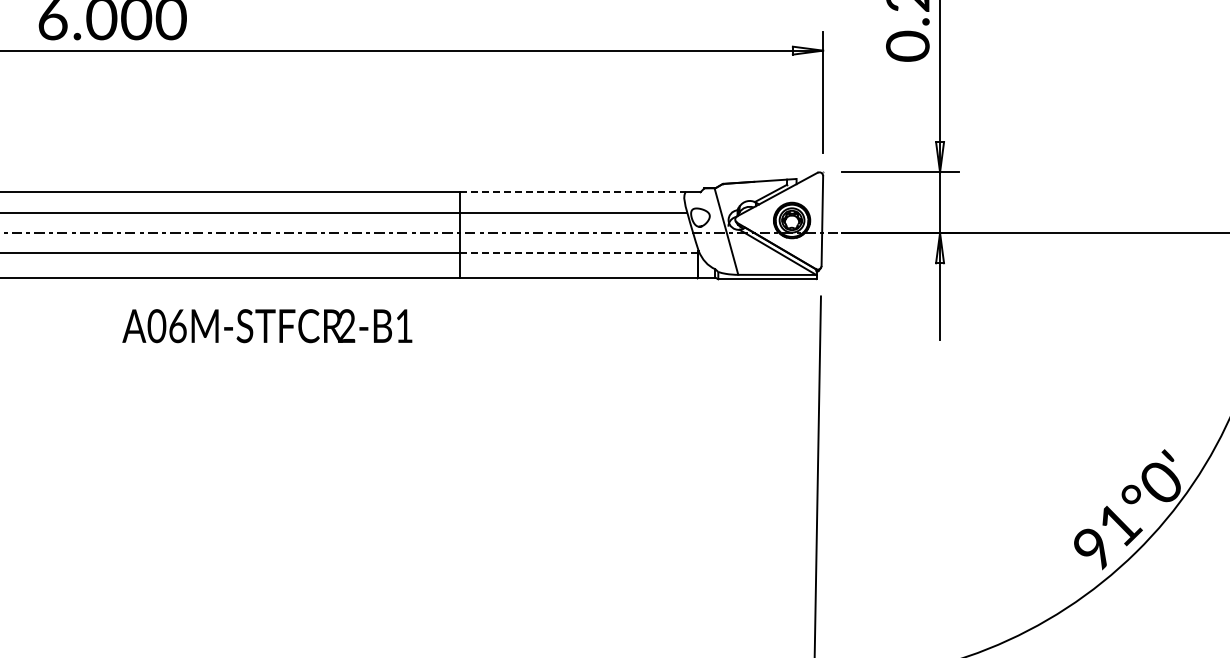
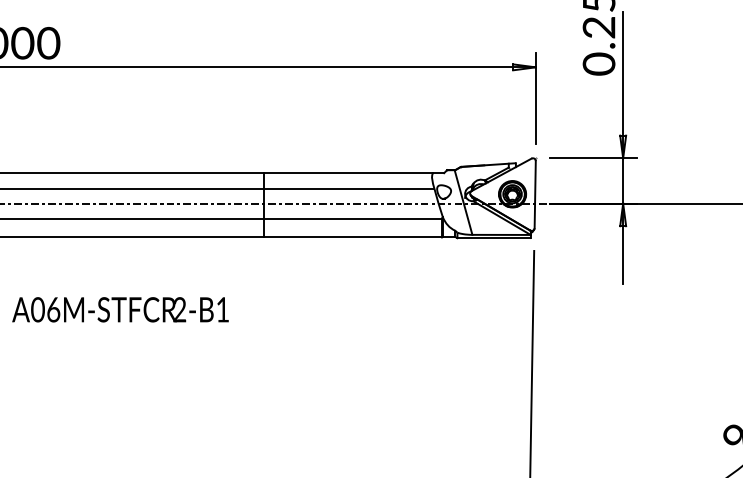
line: (572, 192) -> (348, 173), dashed -> solid
line: (578, 252) -> (352, 218), dashed -> solid
text: (267, 326) -> (120, 310), moved

